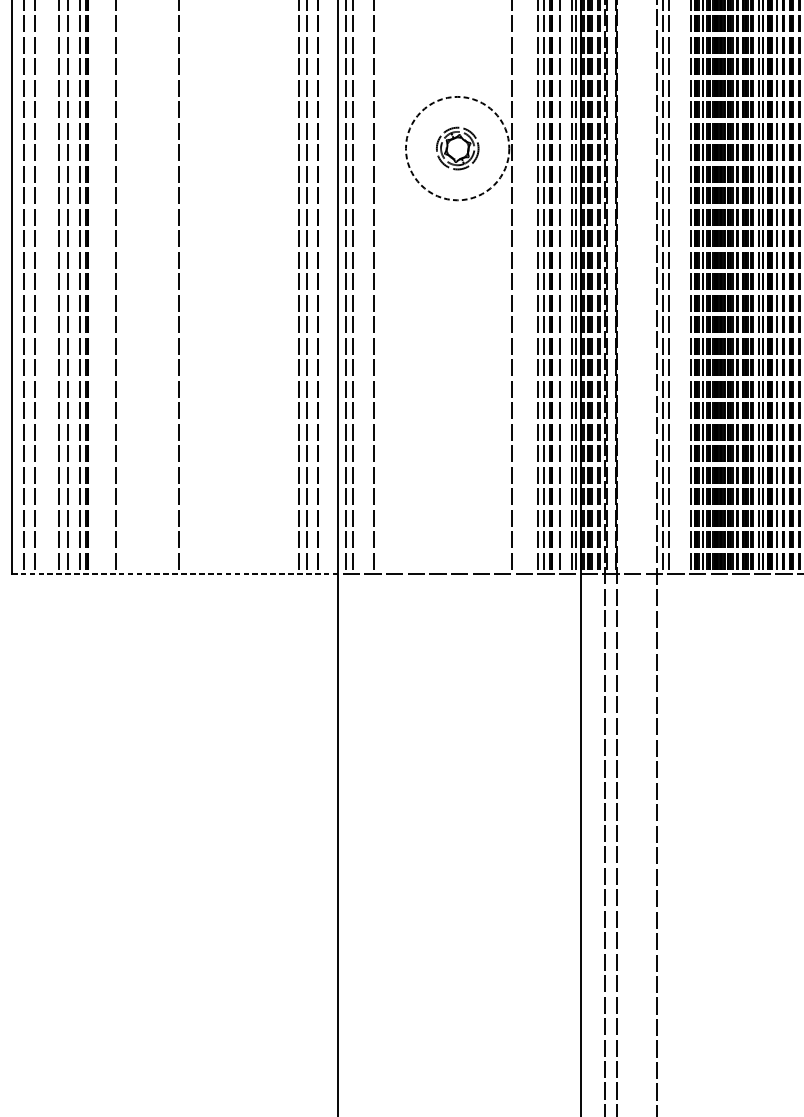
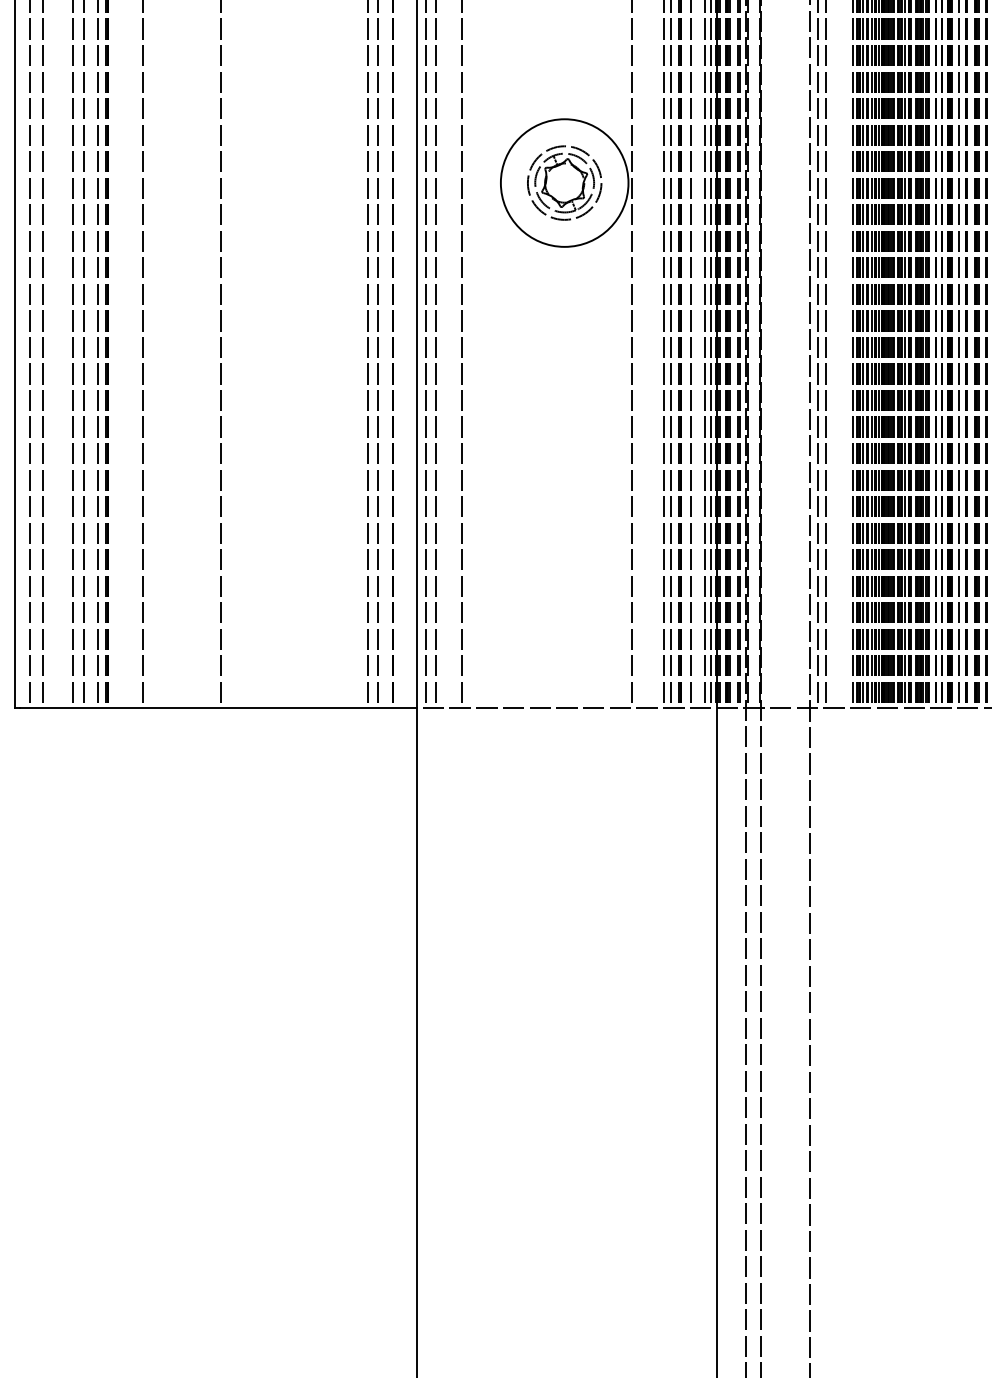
circle: (457, 148) -> (564, 182), dashed -> solid
part: (457, 148) -> (564, 182), size x1.43
line: (177, 574) -> (218, 708), dashed -> solid

